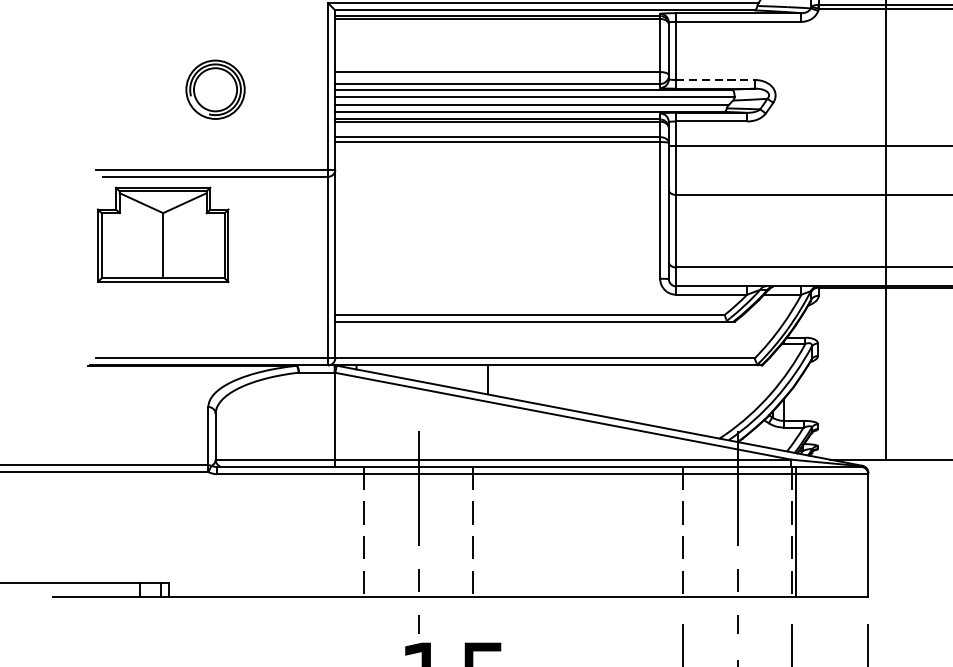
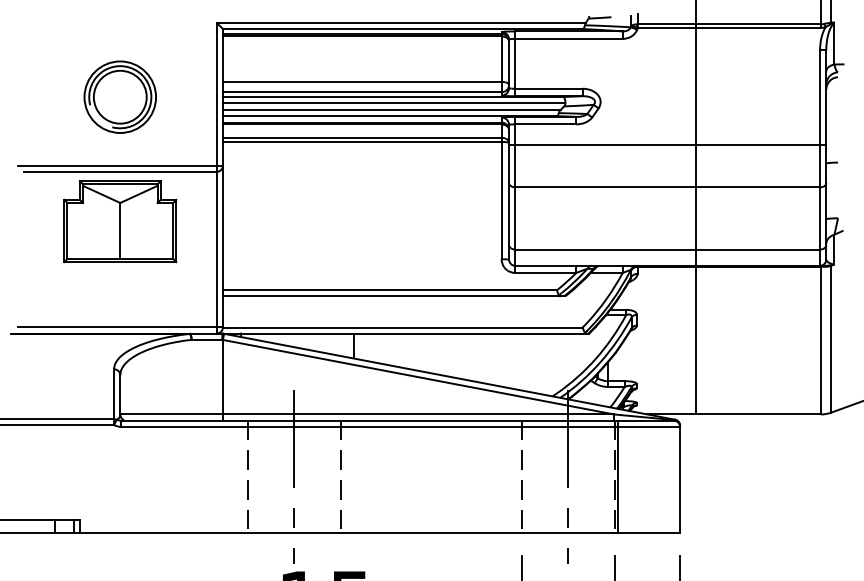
line: (714, 79) -> (548, 88), dashed -> solid
part: (214, 89) -> (119, 96), size x1.43
part: (163, 234) -> (120, 221), moved

